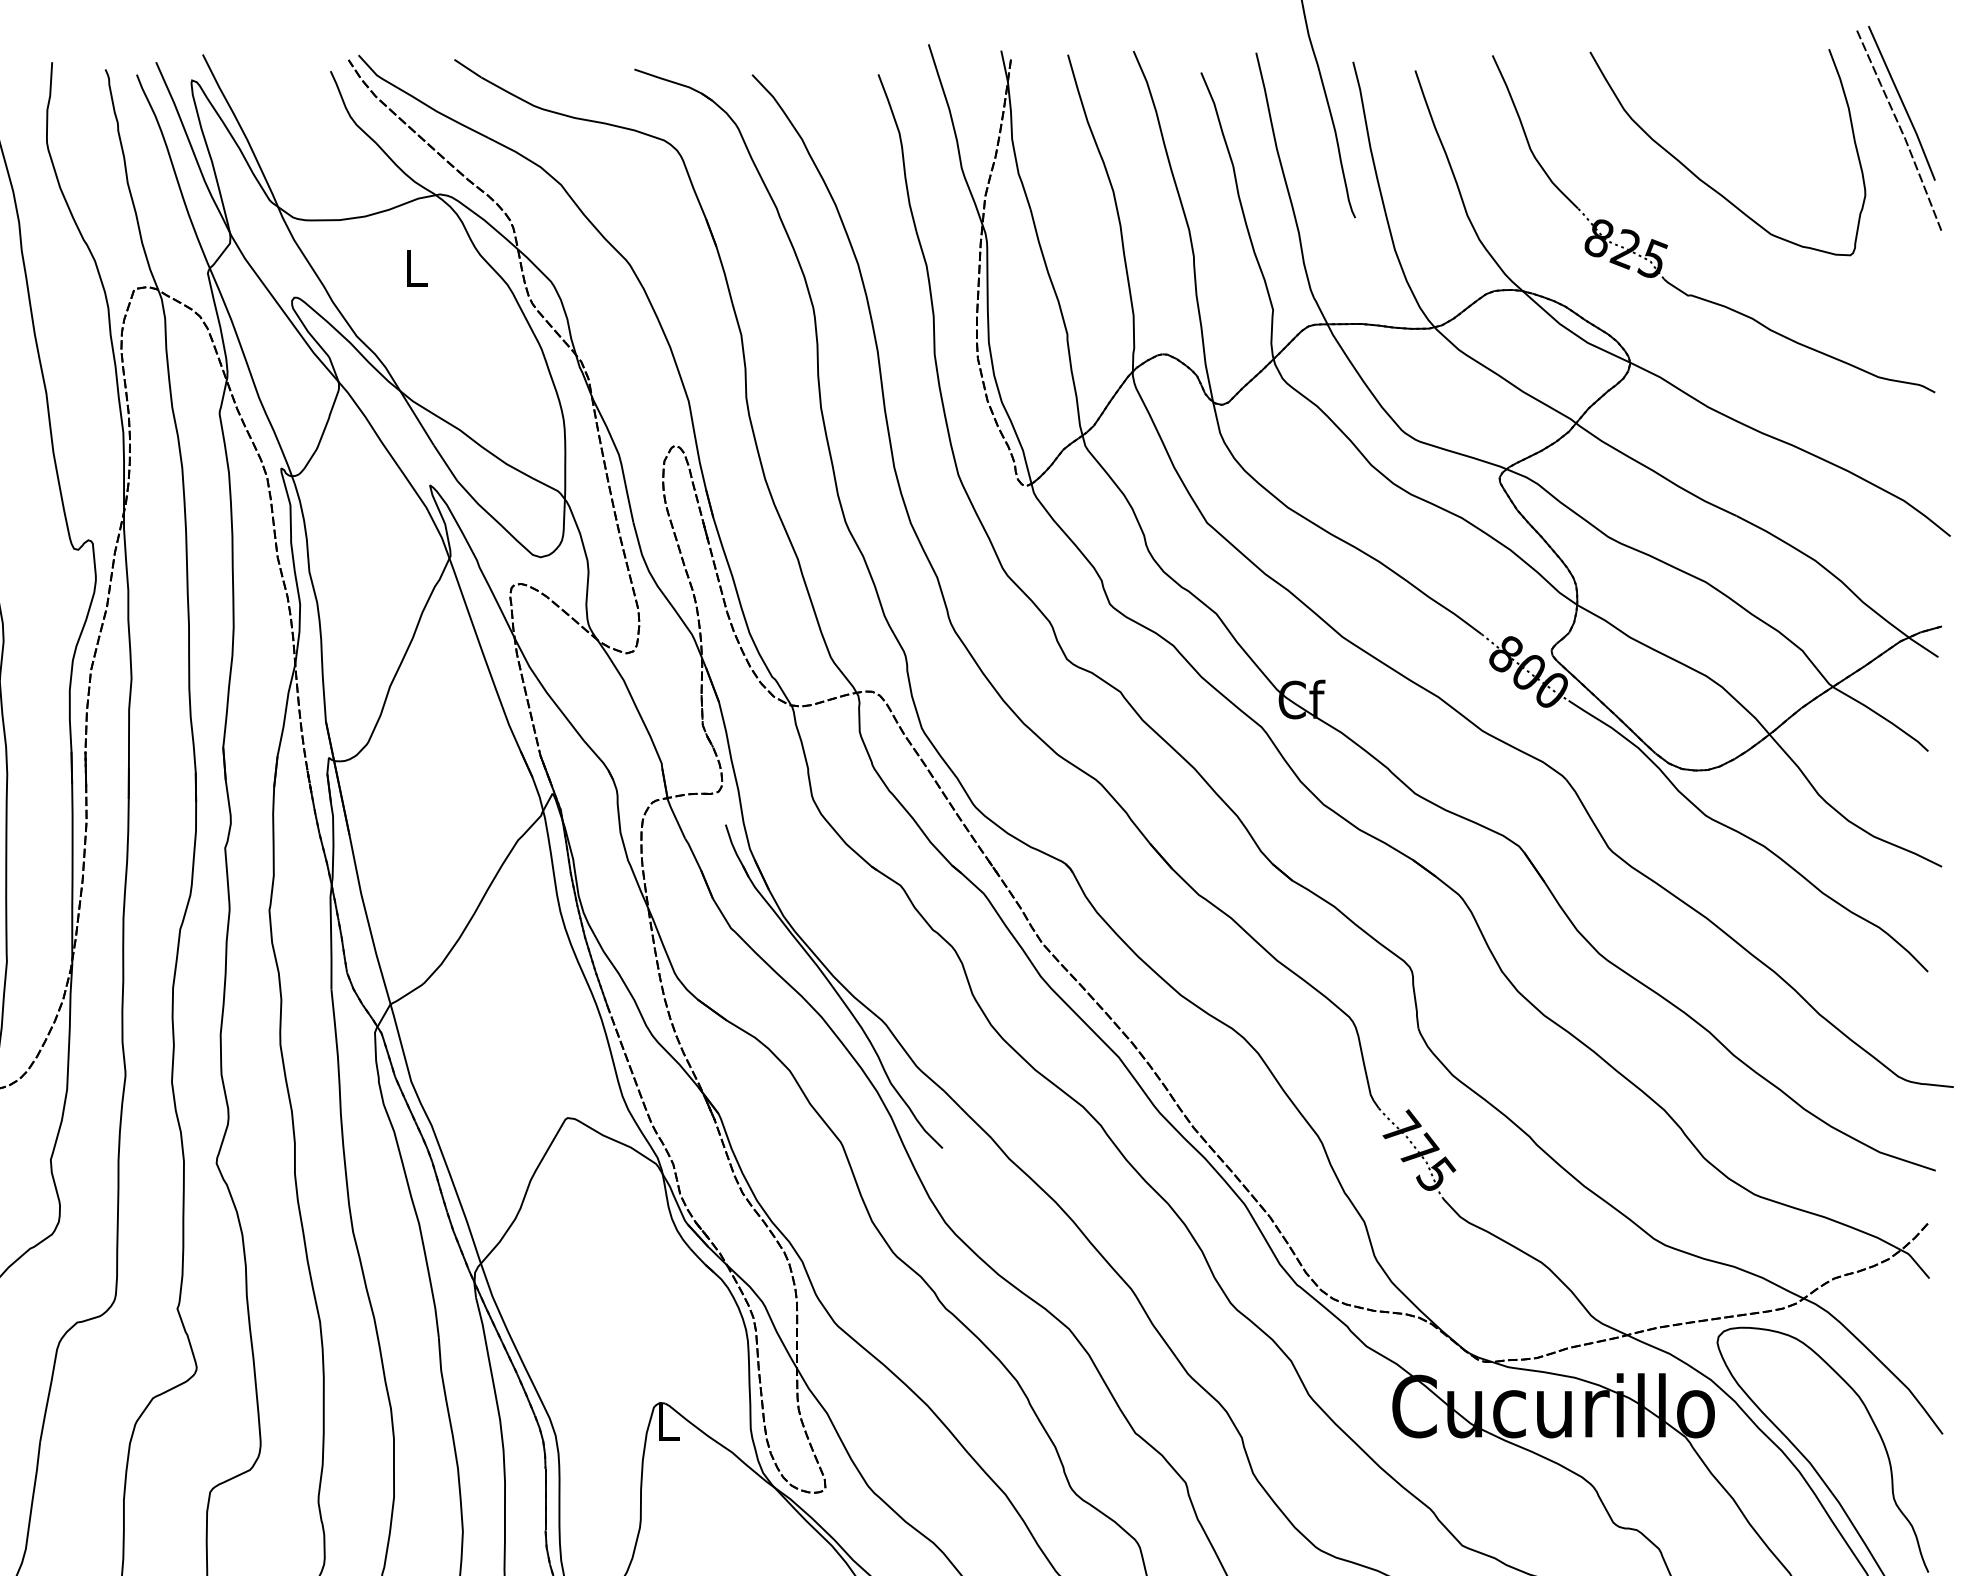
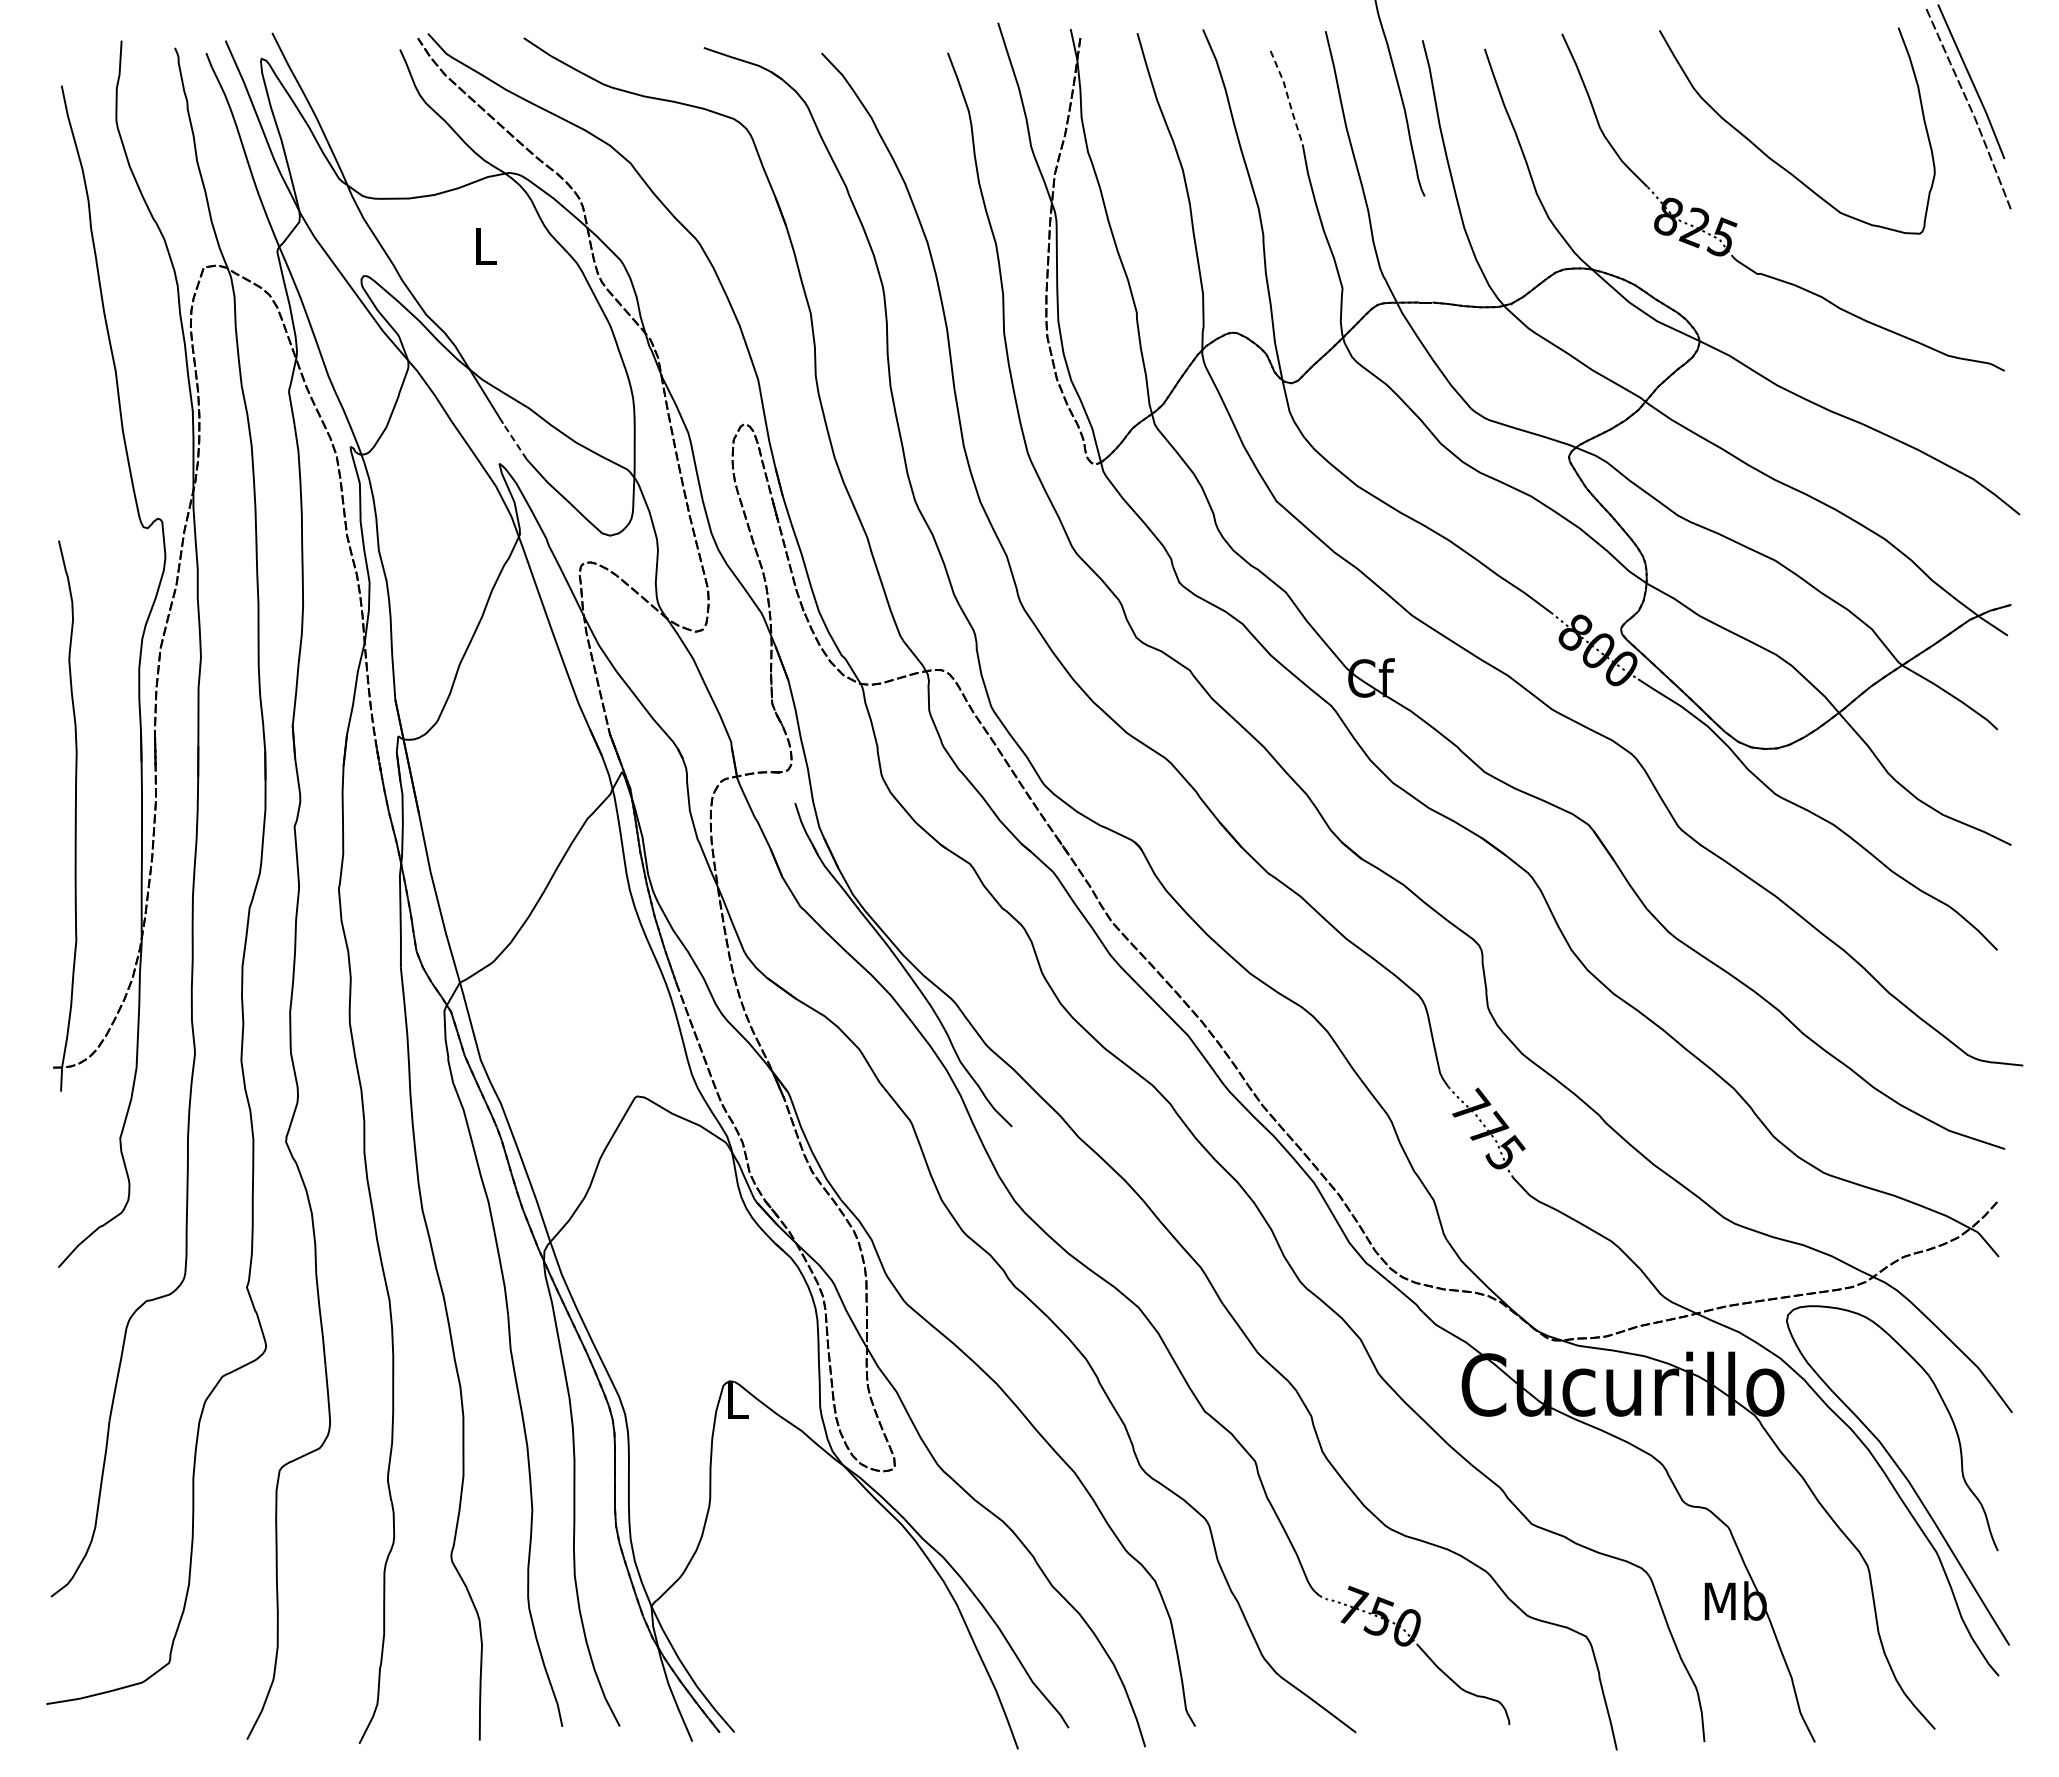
line: (1219, 119) -> (1288, 97), solid -> dashed
line: (445, 463) -> (514, 441), solid -> dashed

